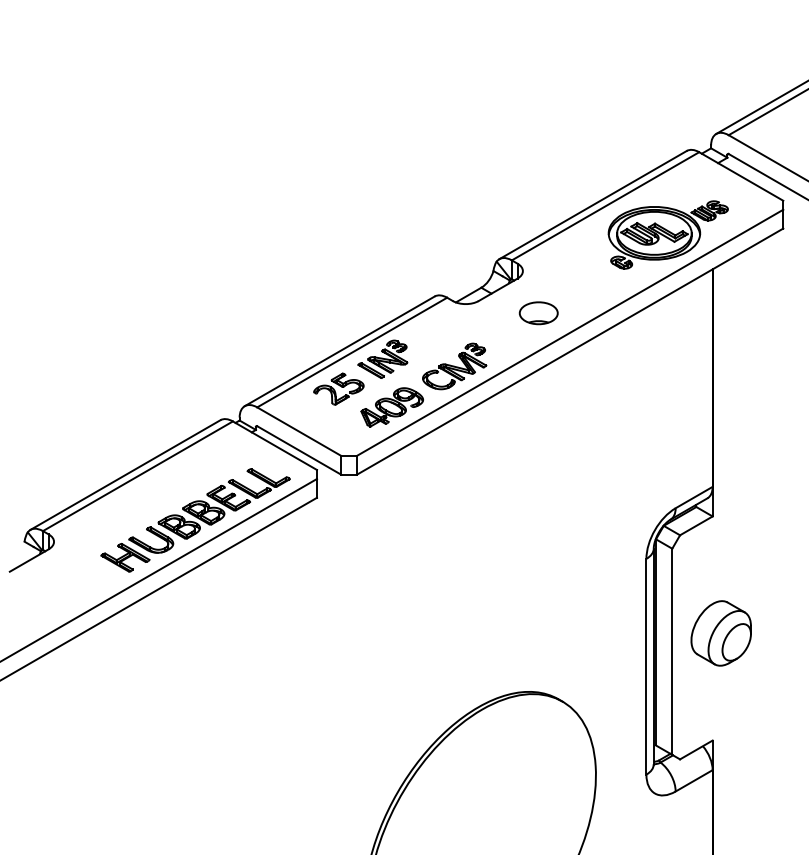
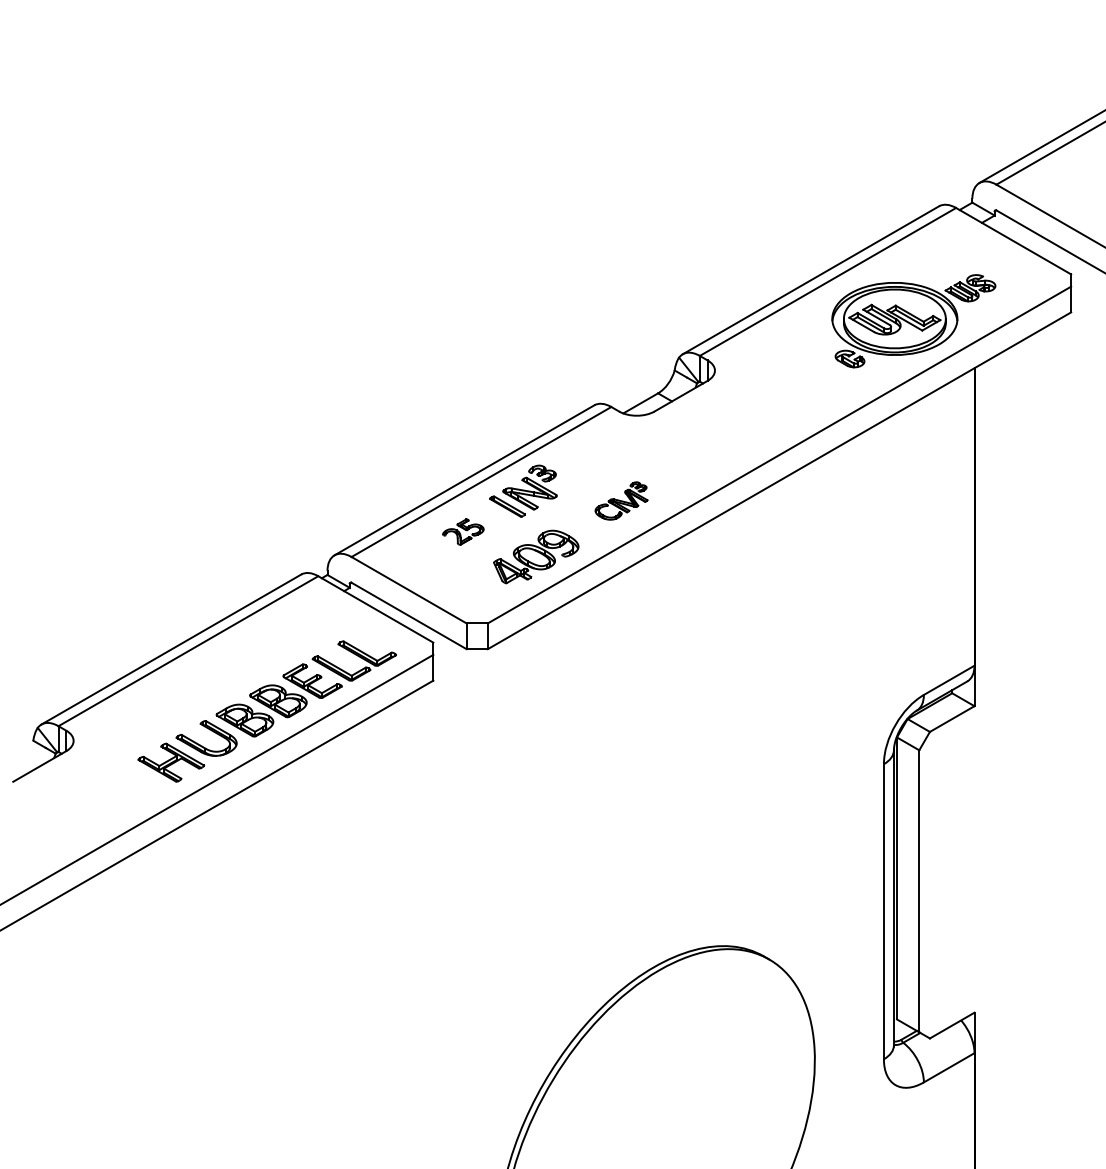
part: (538, 313) -> (736, 428), removed
part: (454, 366) -> (621, 500), size x0.6
part: (339, 388) -> (463, 531), size x0.6
part: (720, 633) -> (985, 866), removed

